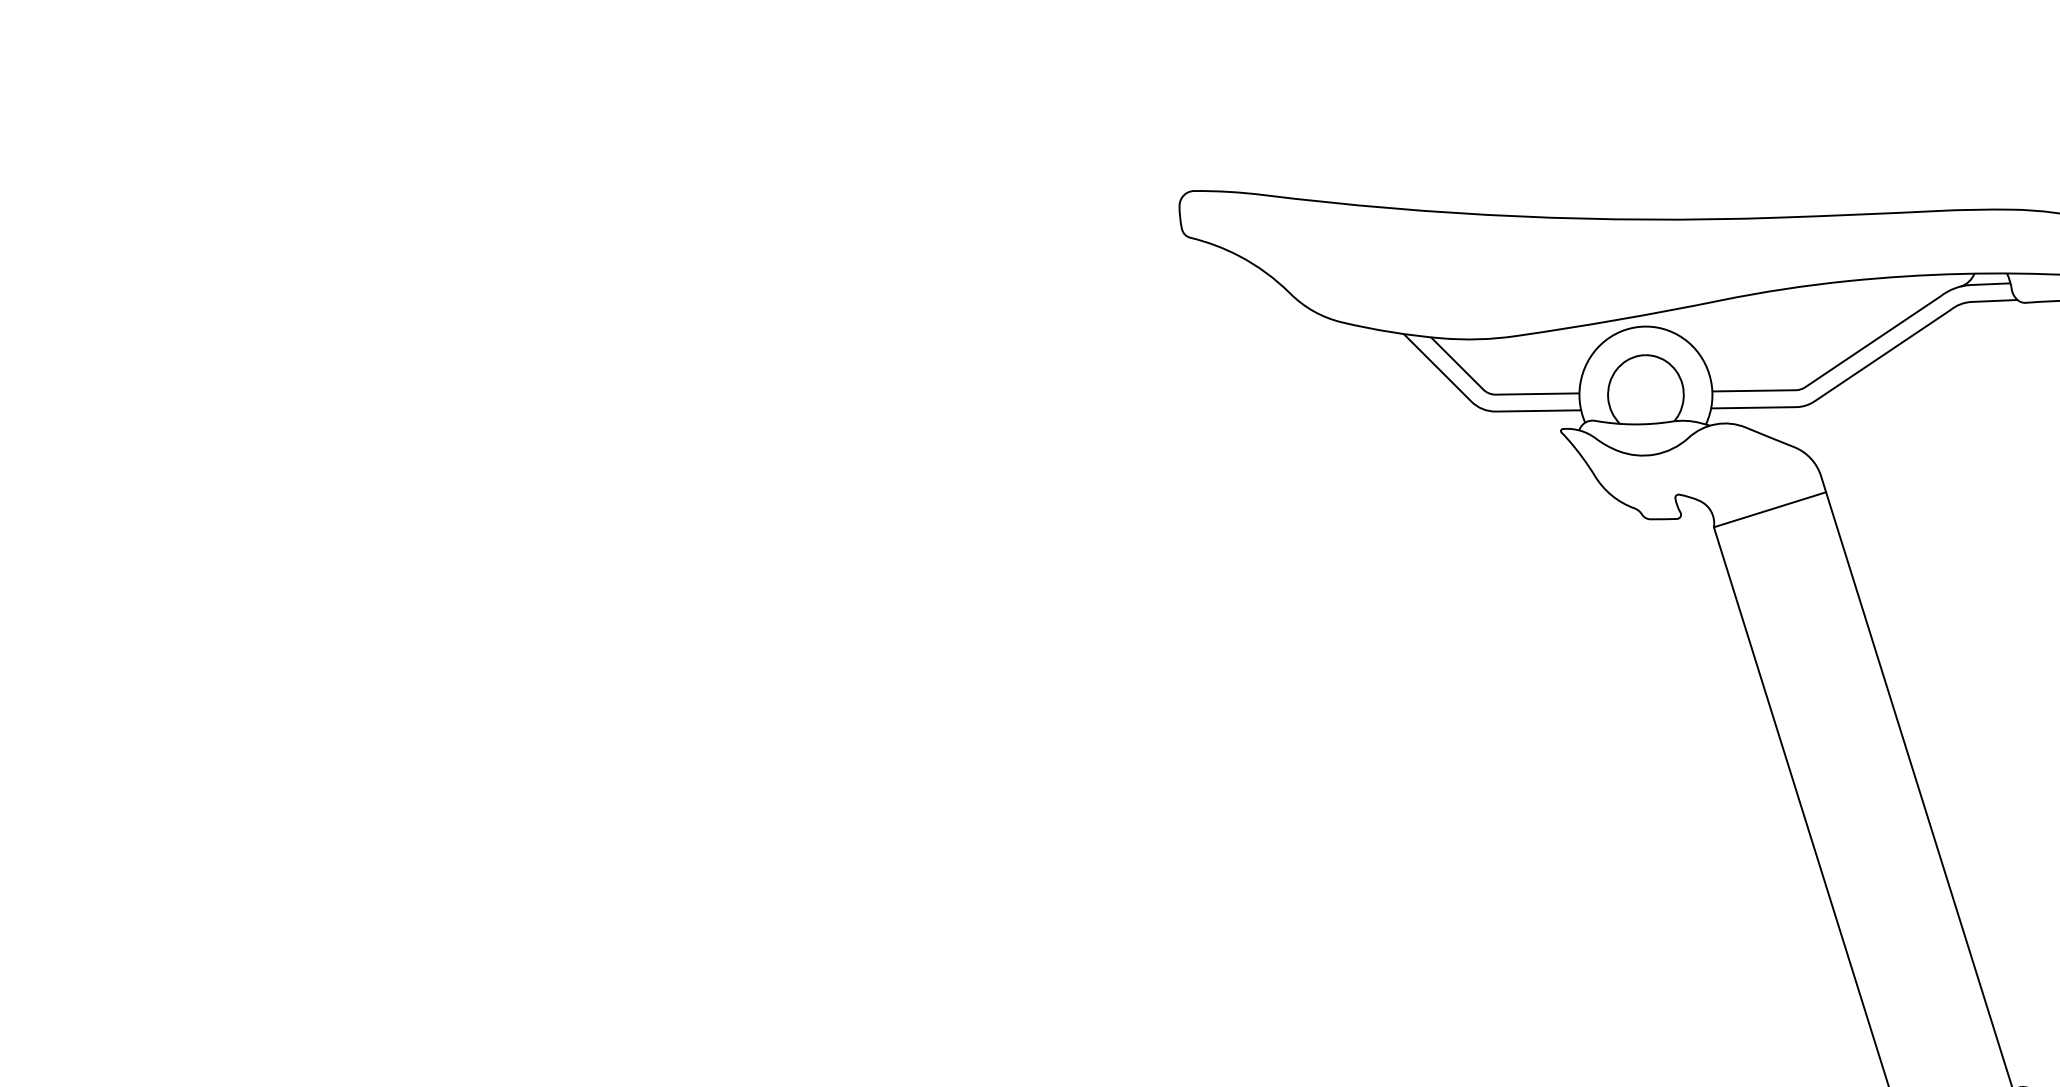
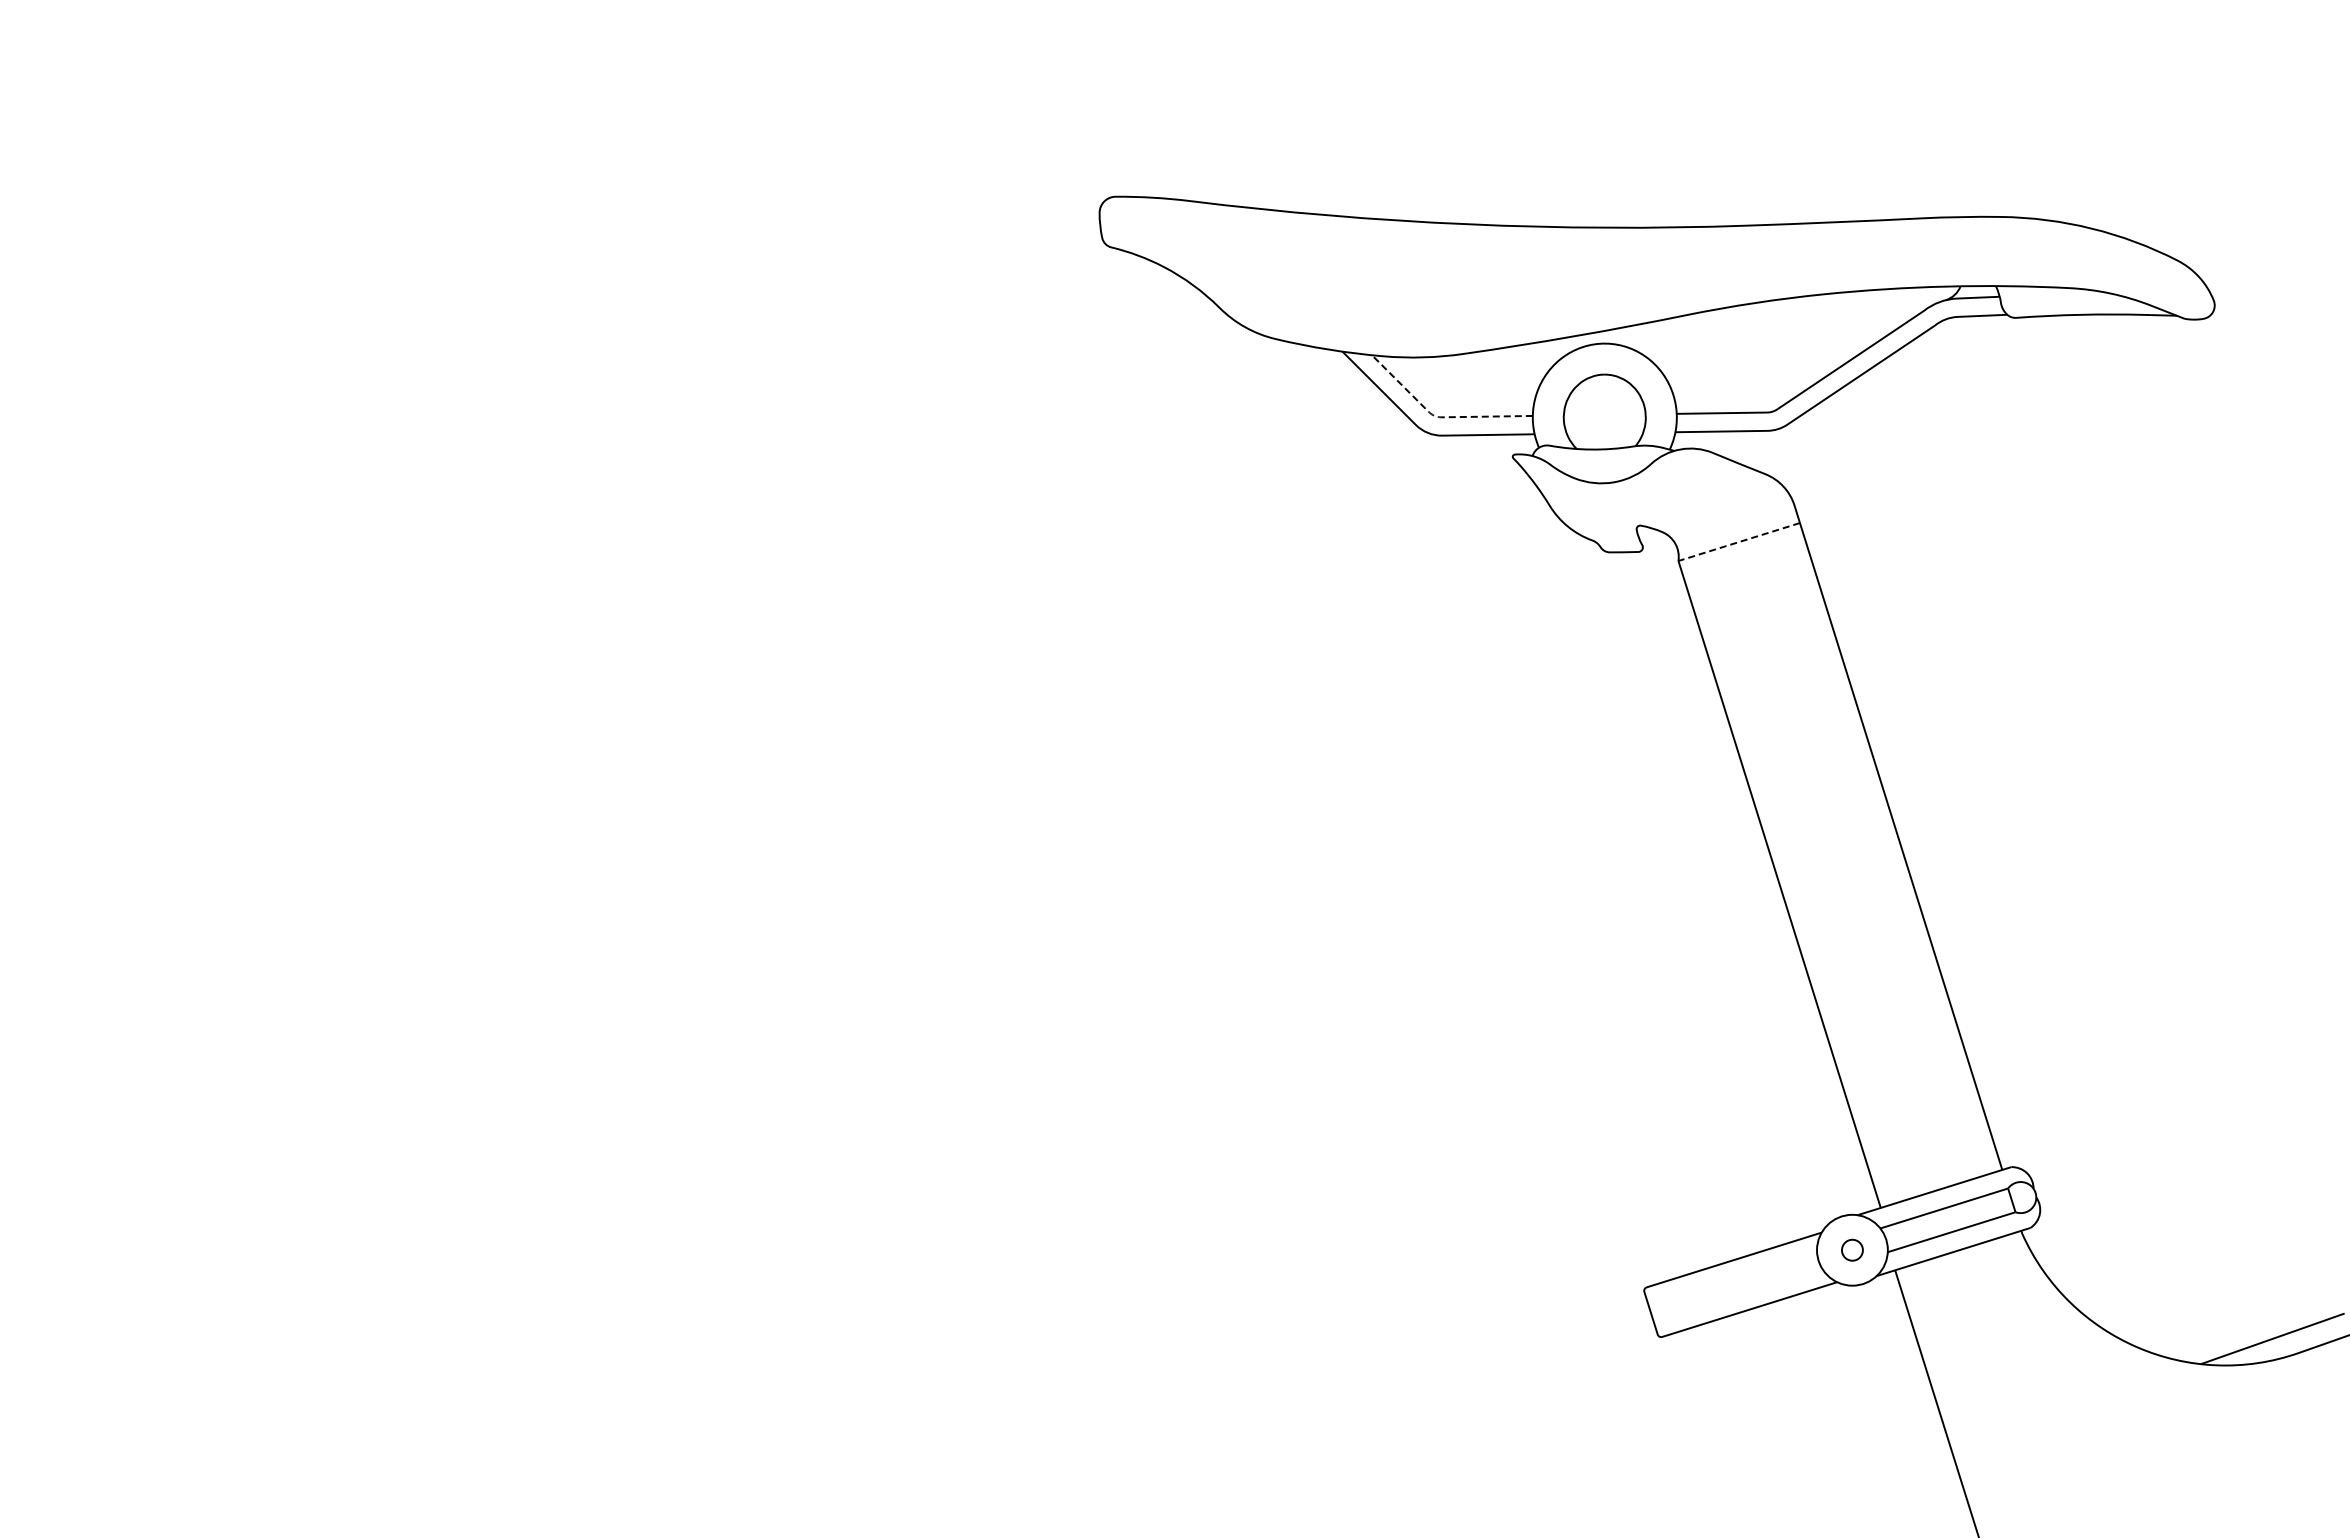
line: (1492, 394) -> (1438, 417), solid -> dashed
line: (1770, 510) -> (1739, 542), solid -> dashed

